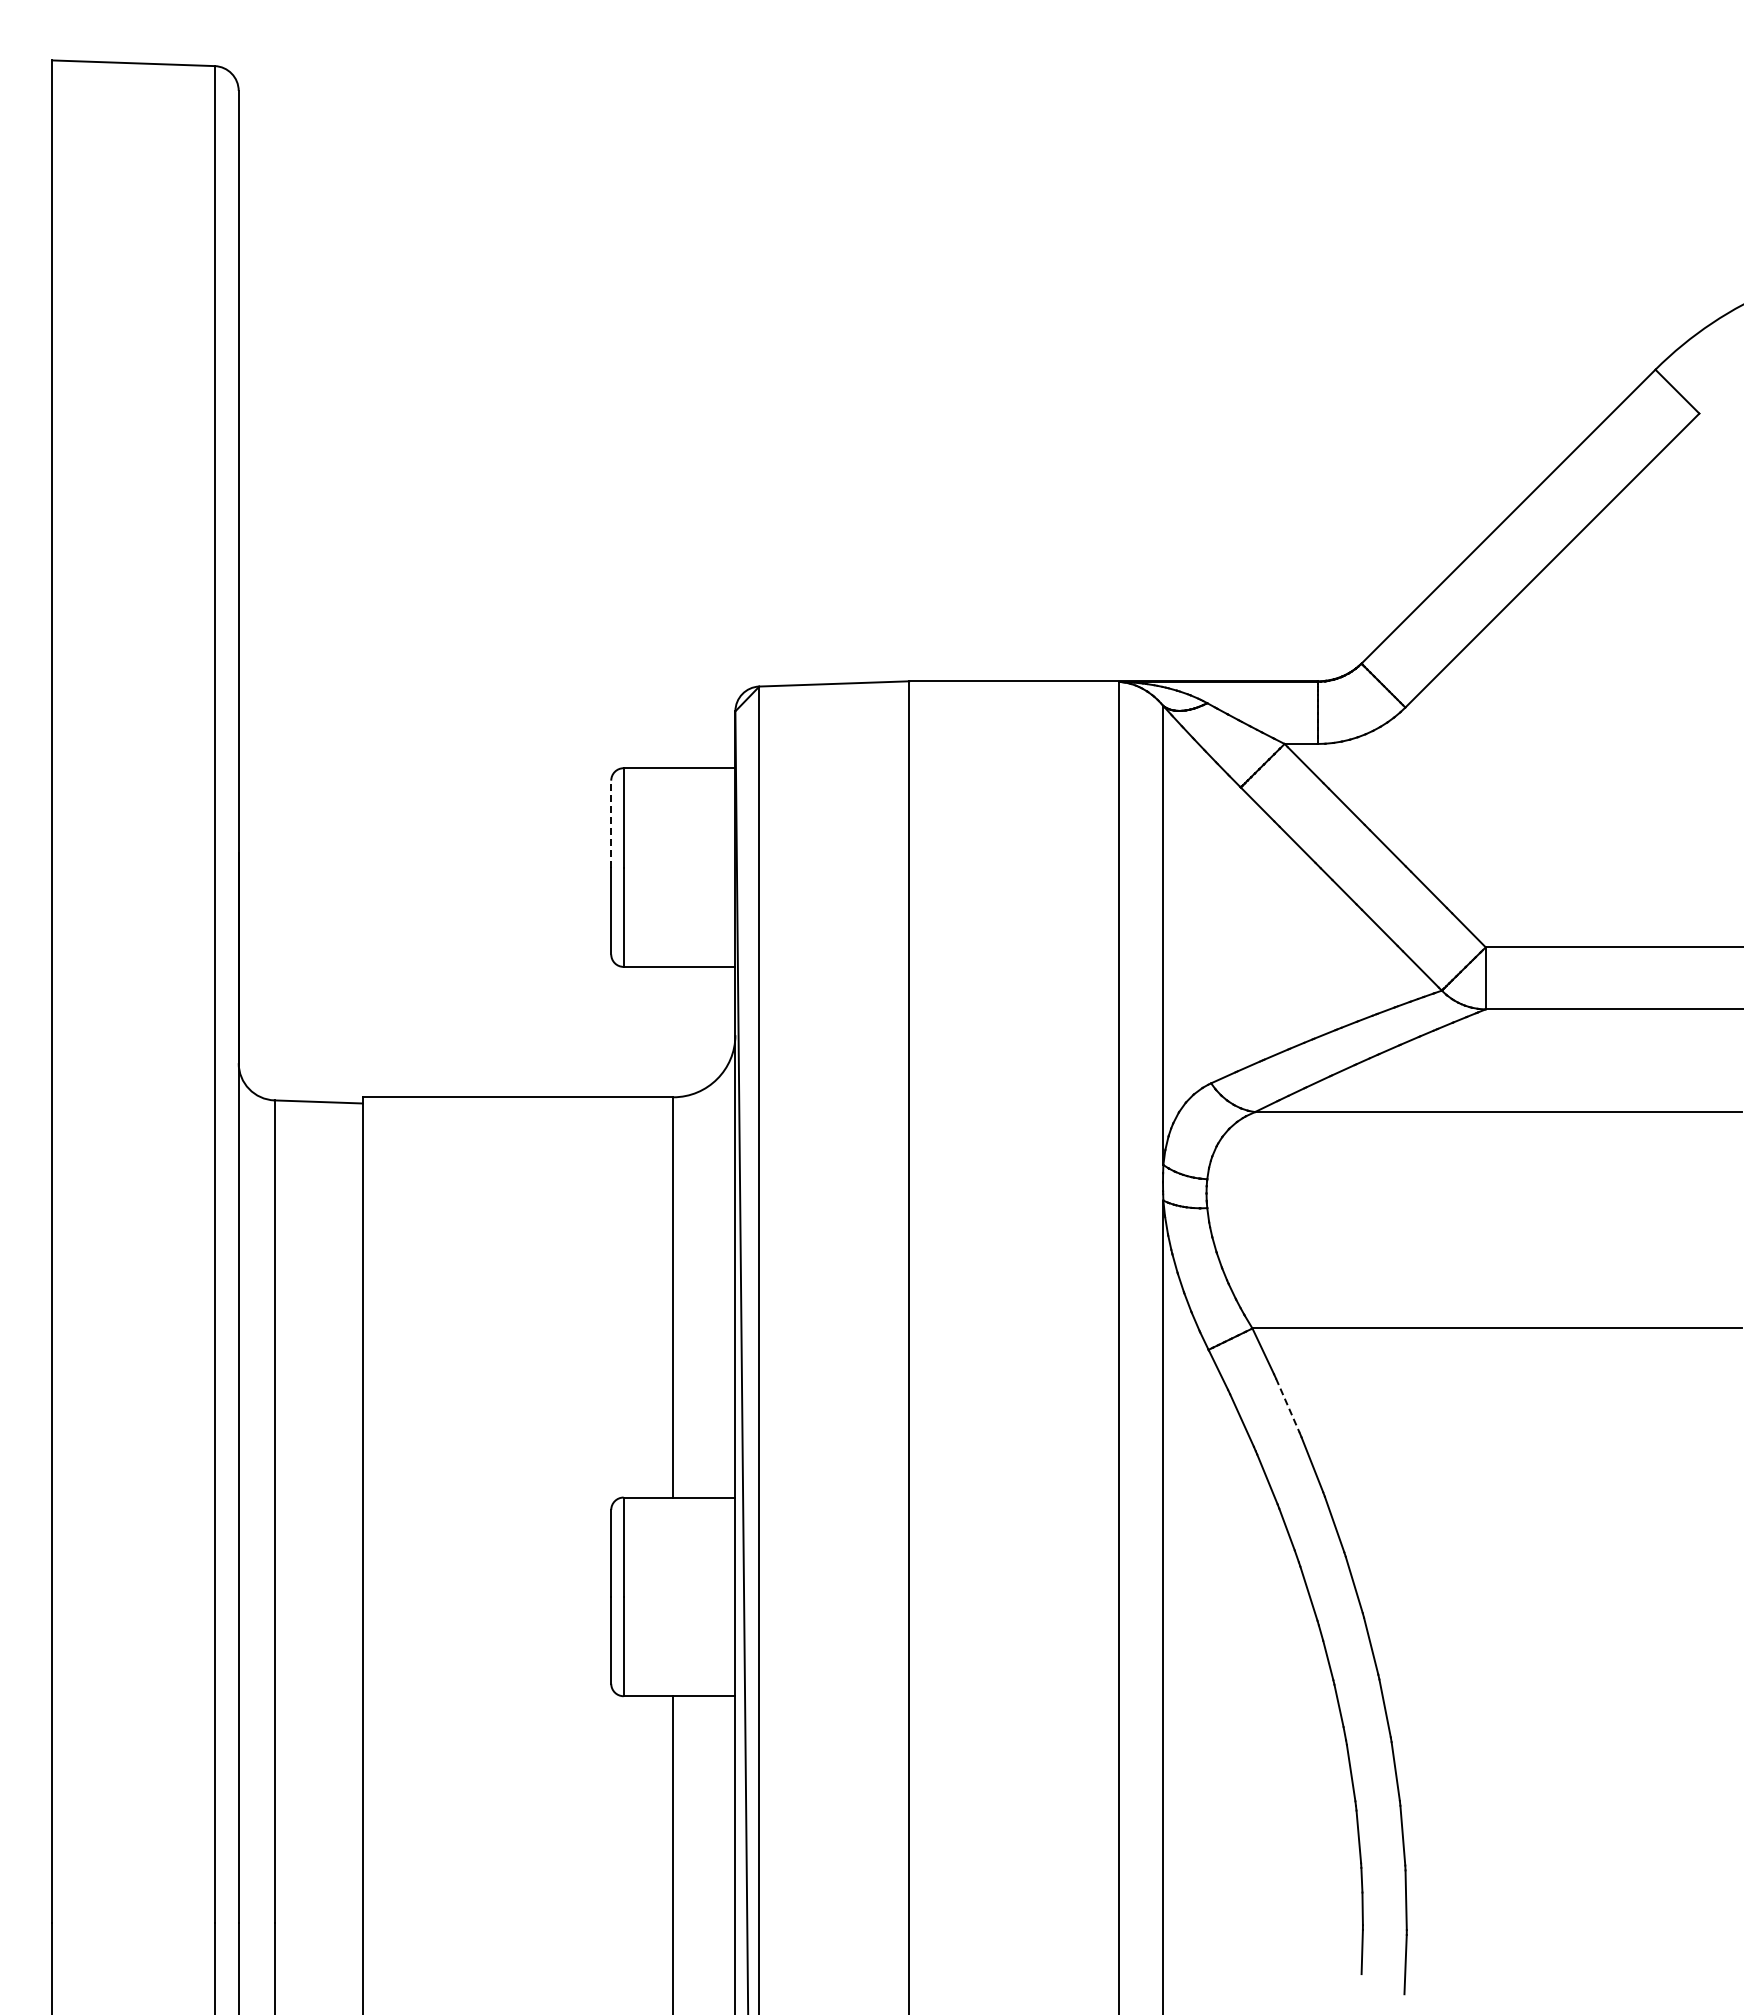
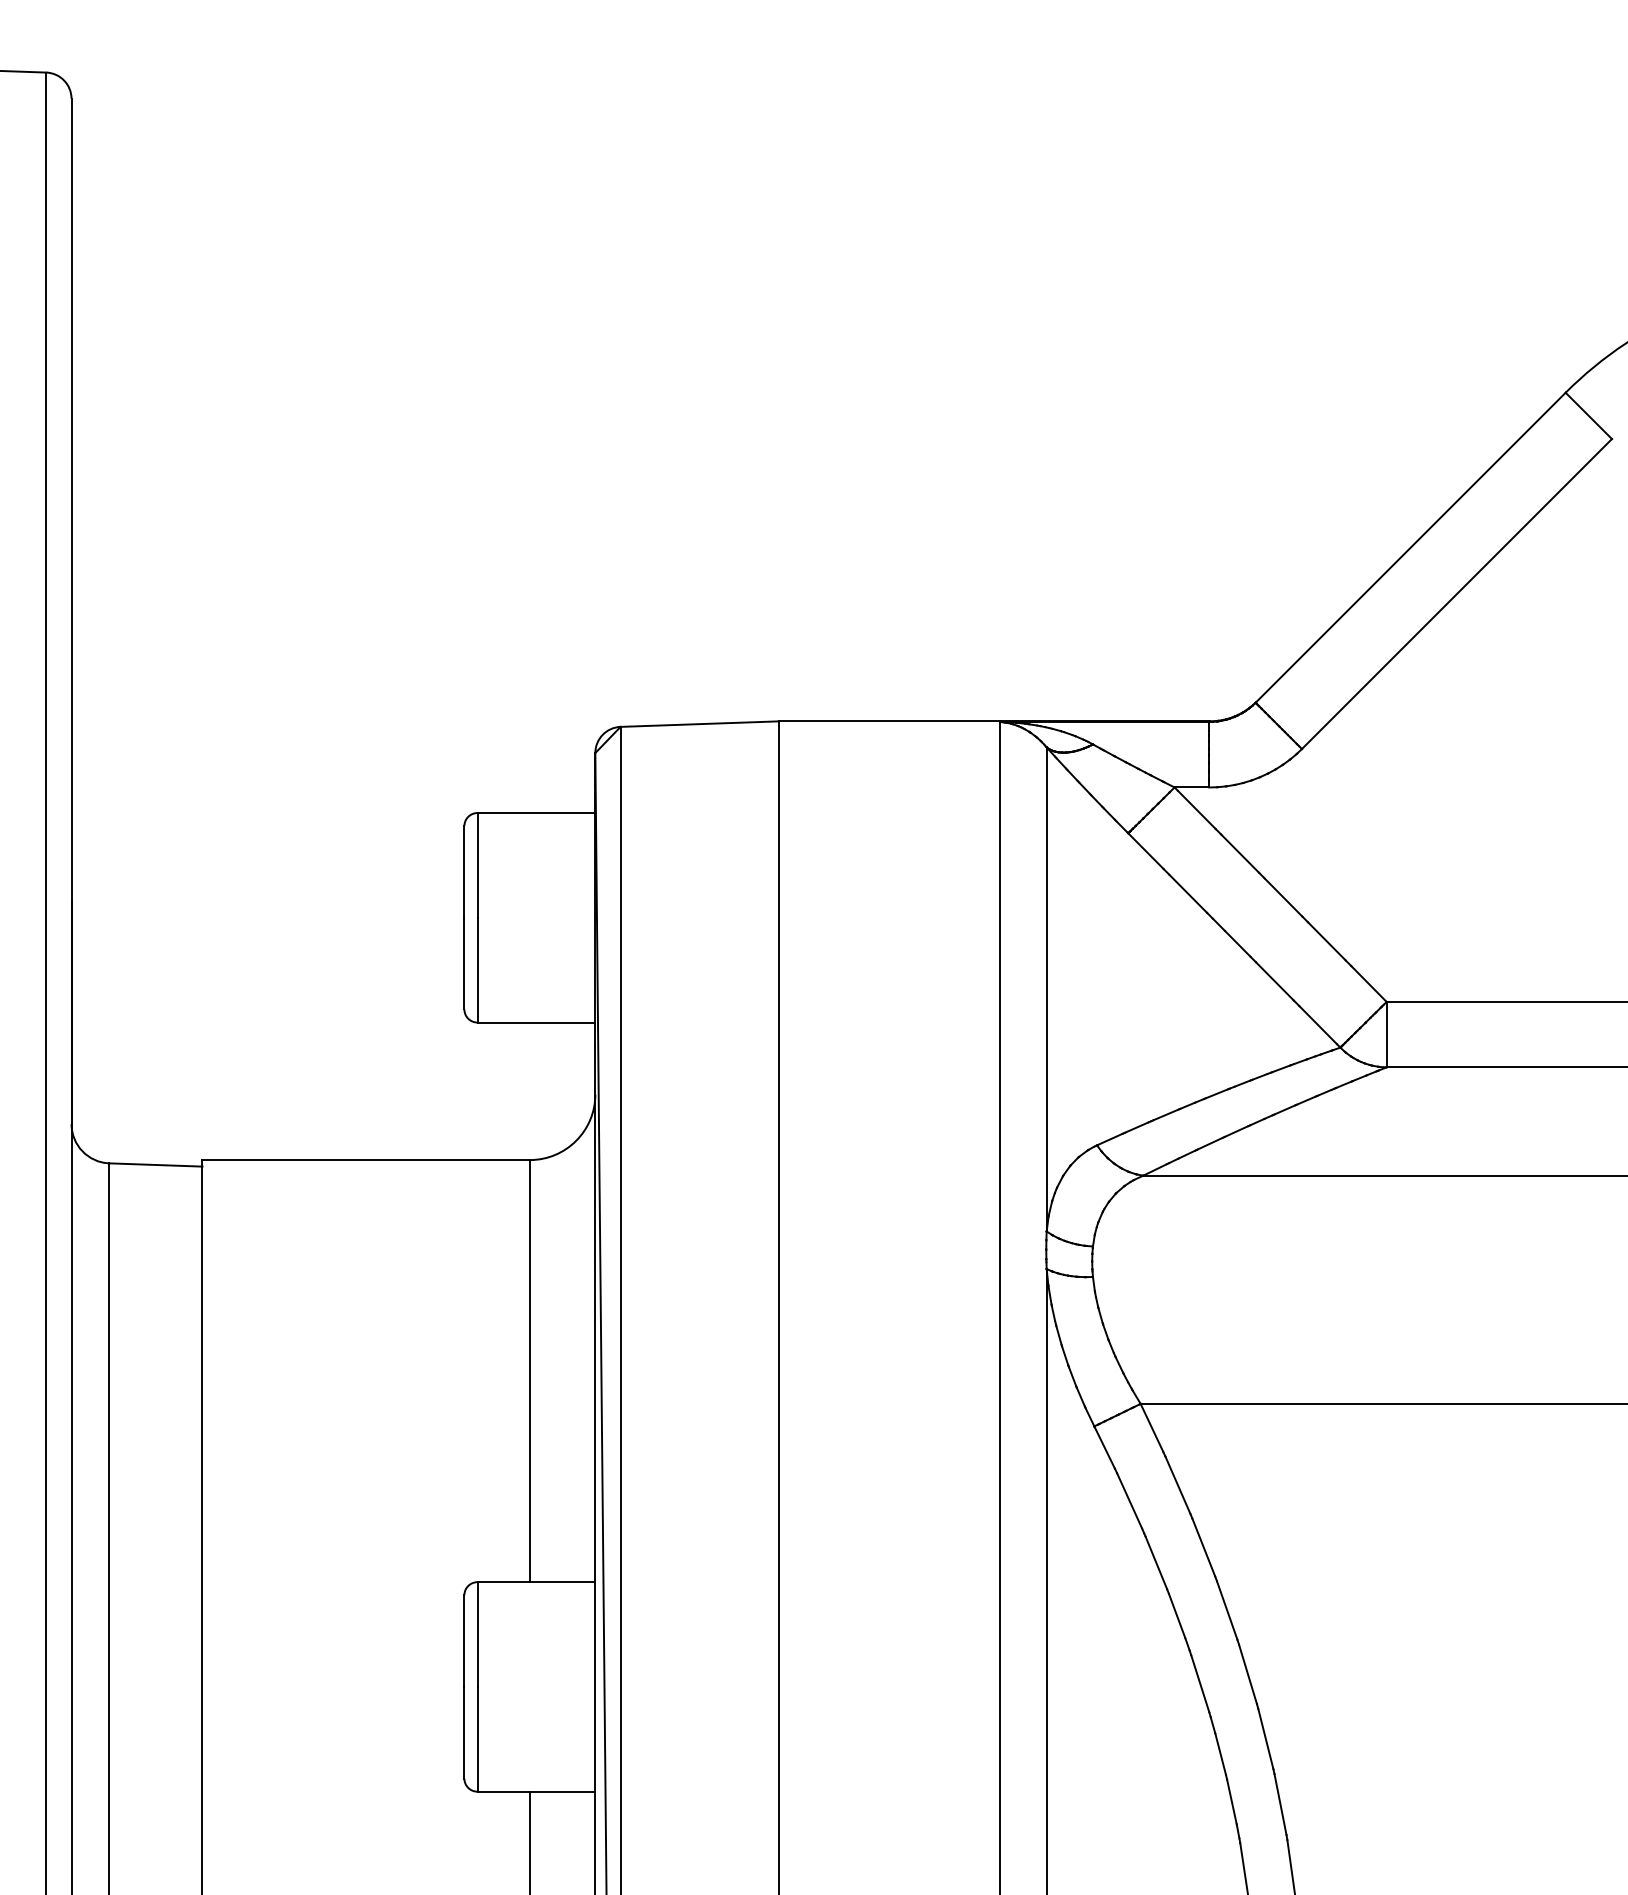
line: (611, 823) -> (464, 871), dashed -> solid
line: (1287, 1405) -> (1177, 1485), dashed -> solid

